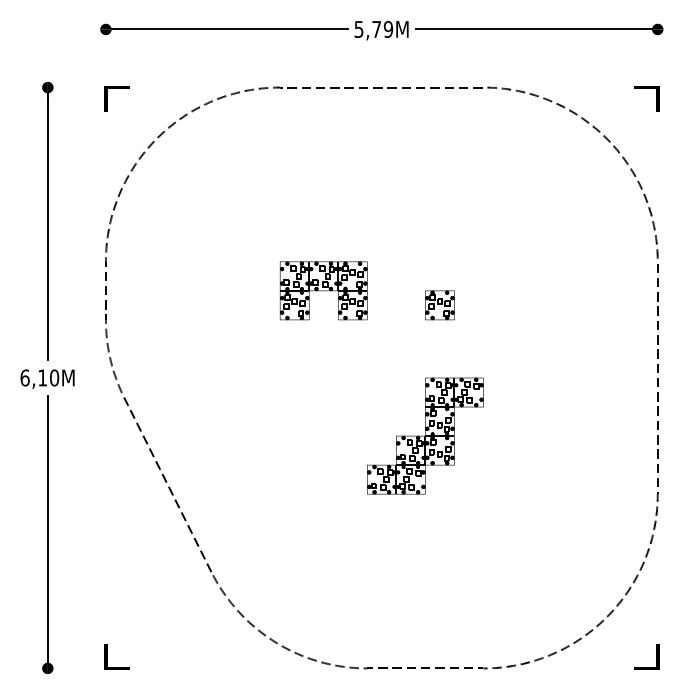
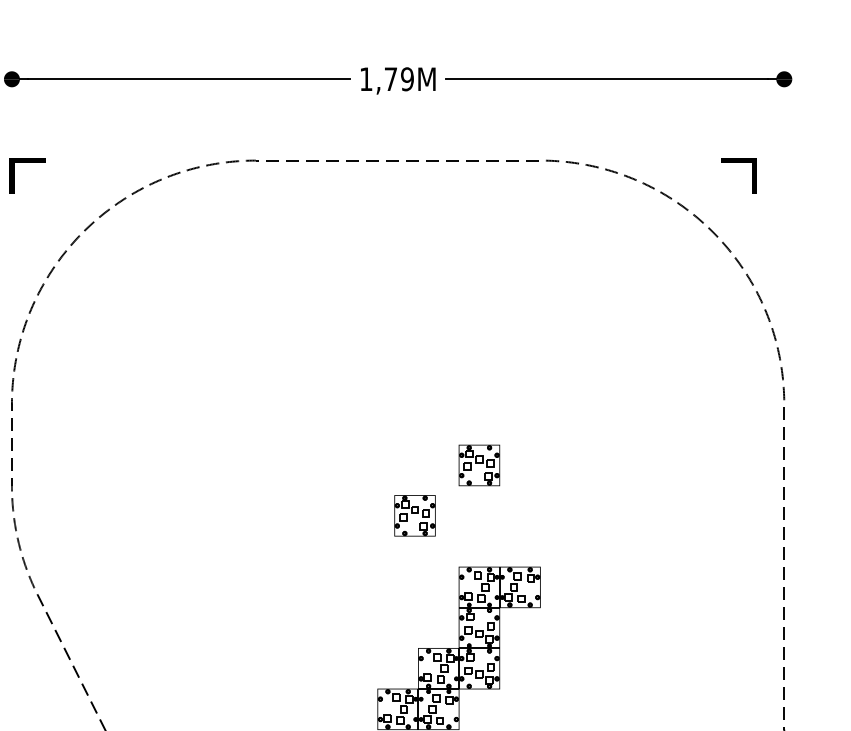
text: (358, 29) -> (365, 79), 5,79M -> 1,79M
line: (646, 88) -> (739, 161), moved
part: (323, 290) -> (316, 444), removed
part: (393, 341) -> (414, 515), added

